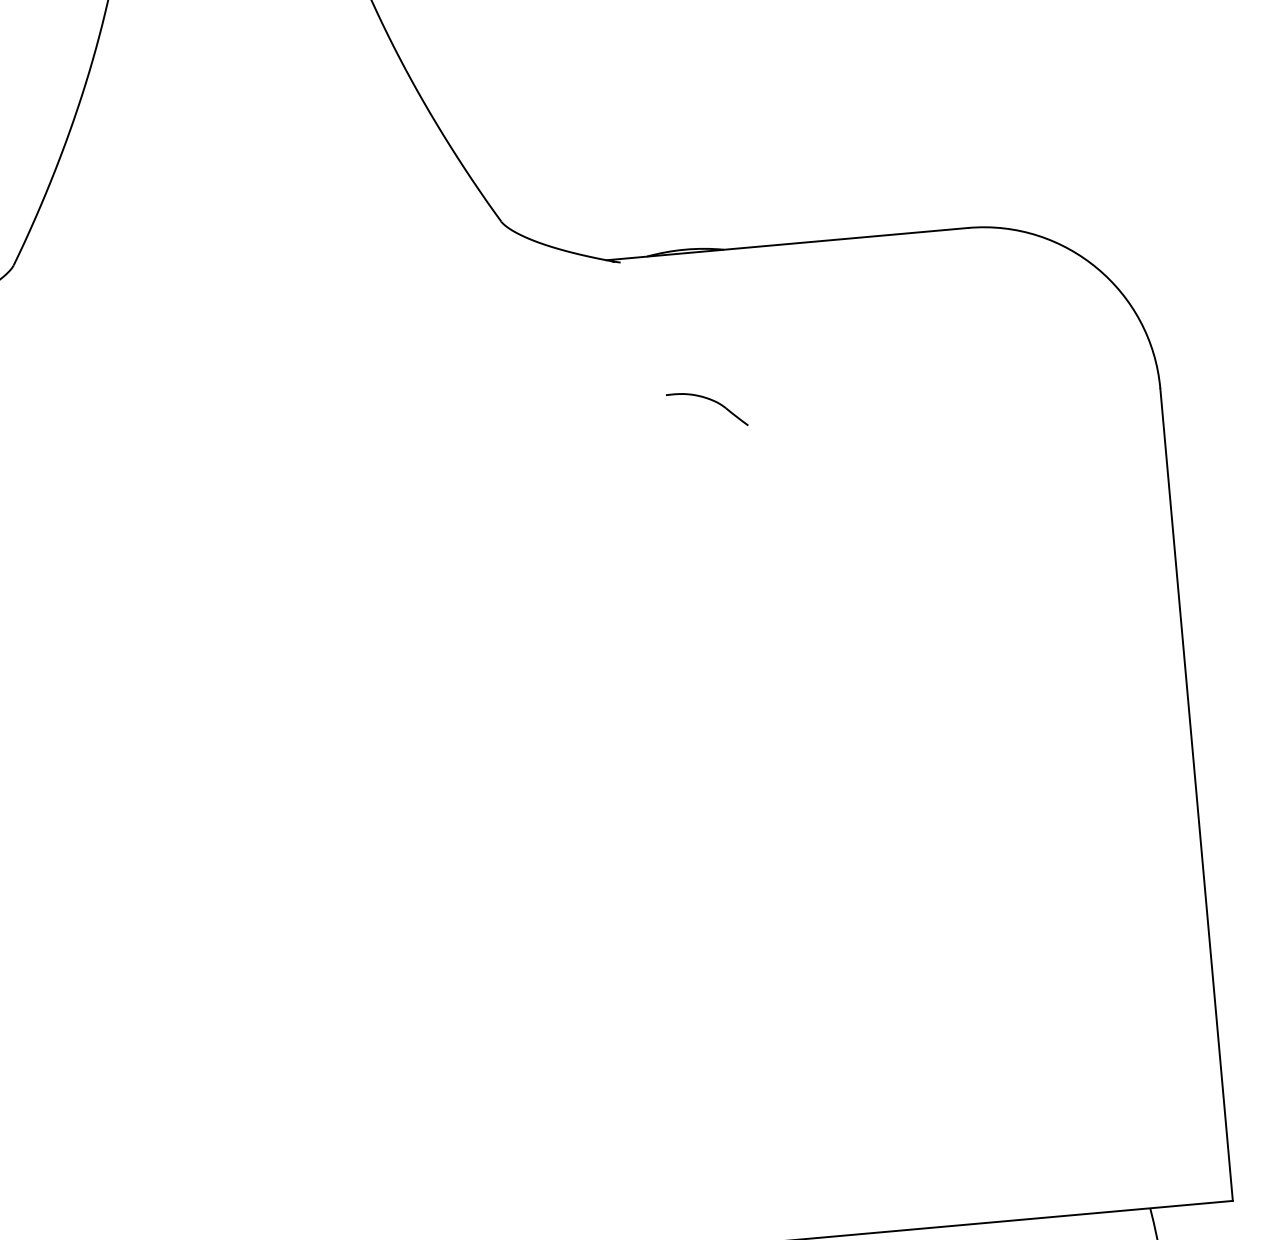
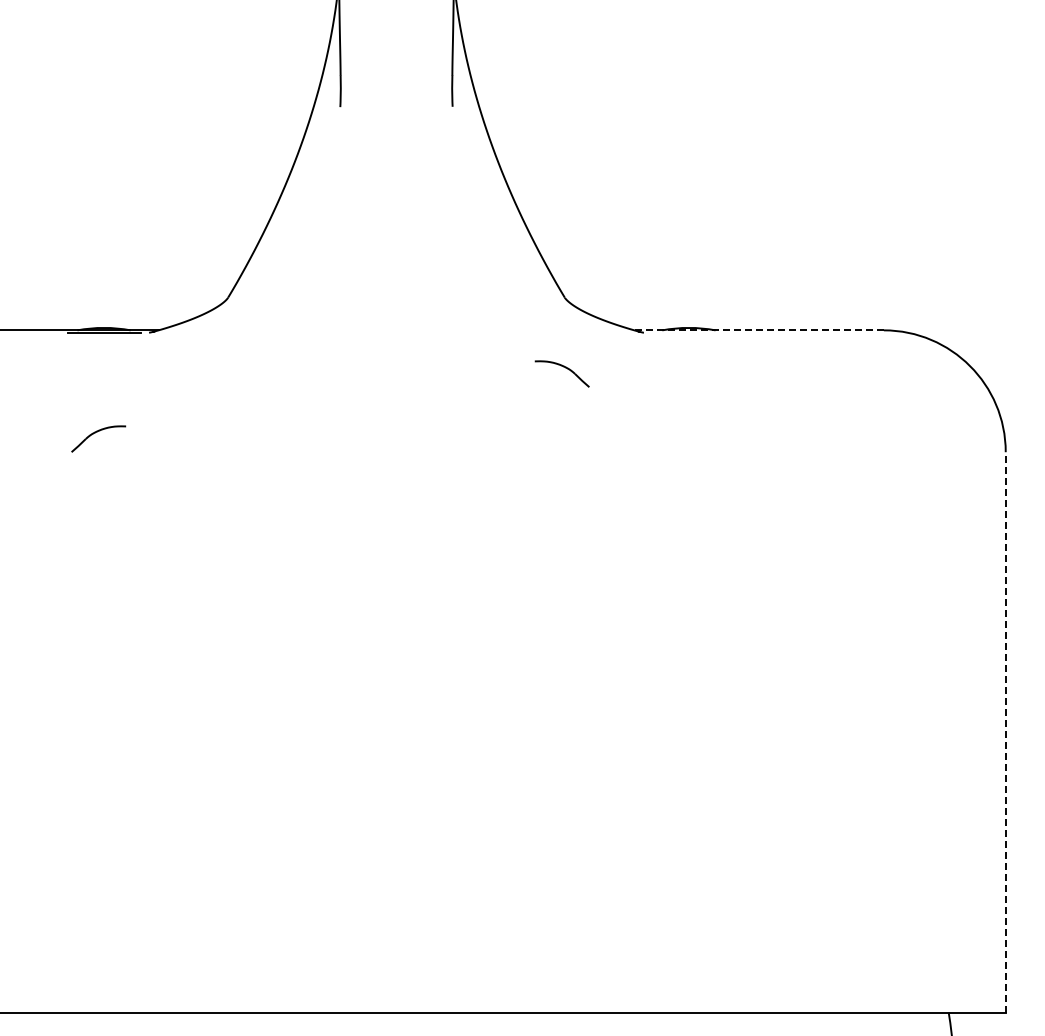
line: (787, 244) -> (759, 330), solid -> dashed
part: (708, 400) -> (563, 367), moved
line: (1196, 793) -> (1005, 731), solid -> dashed

